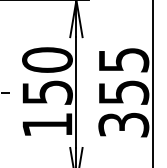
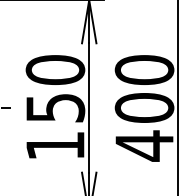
text: (123, 92) -> (144, 108), 355 -> 400

